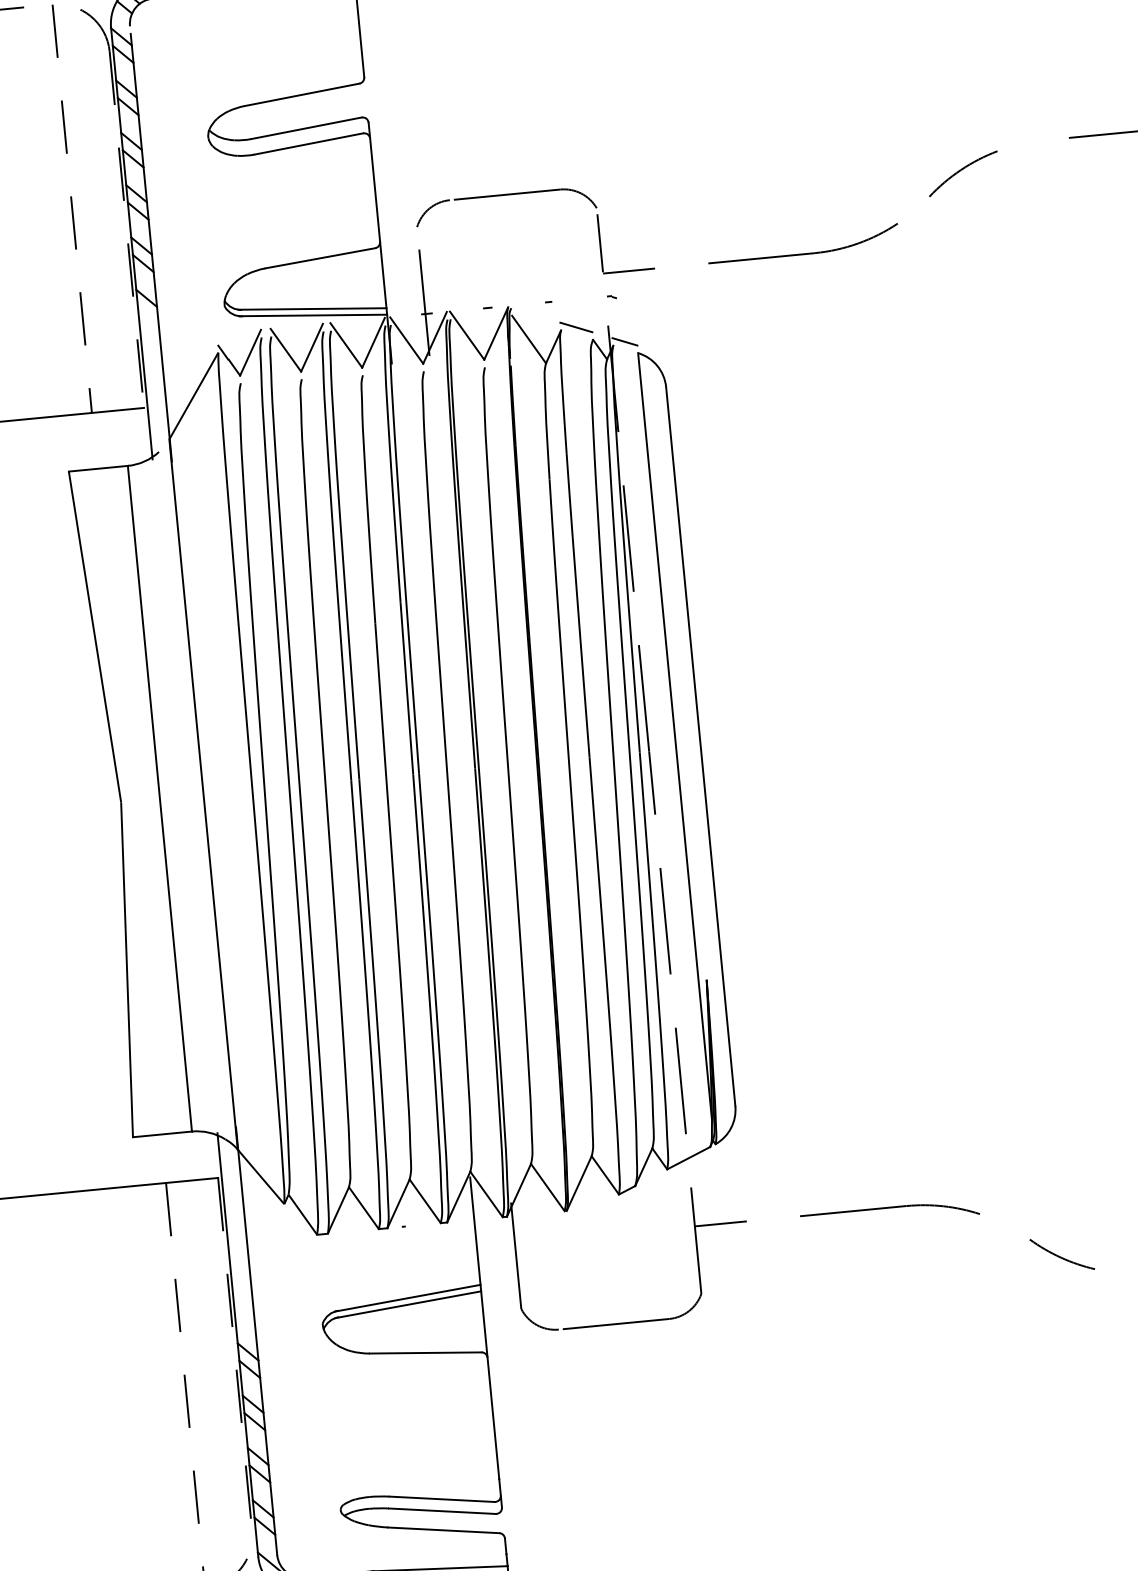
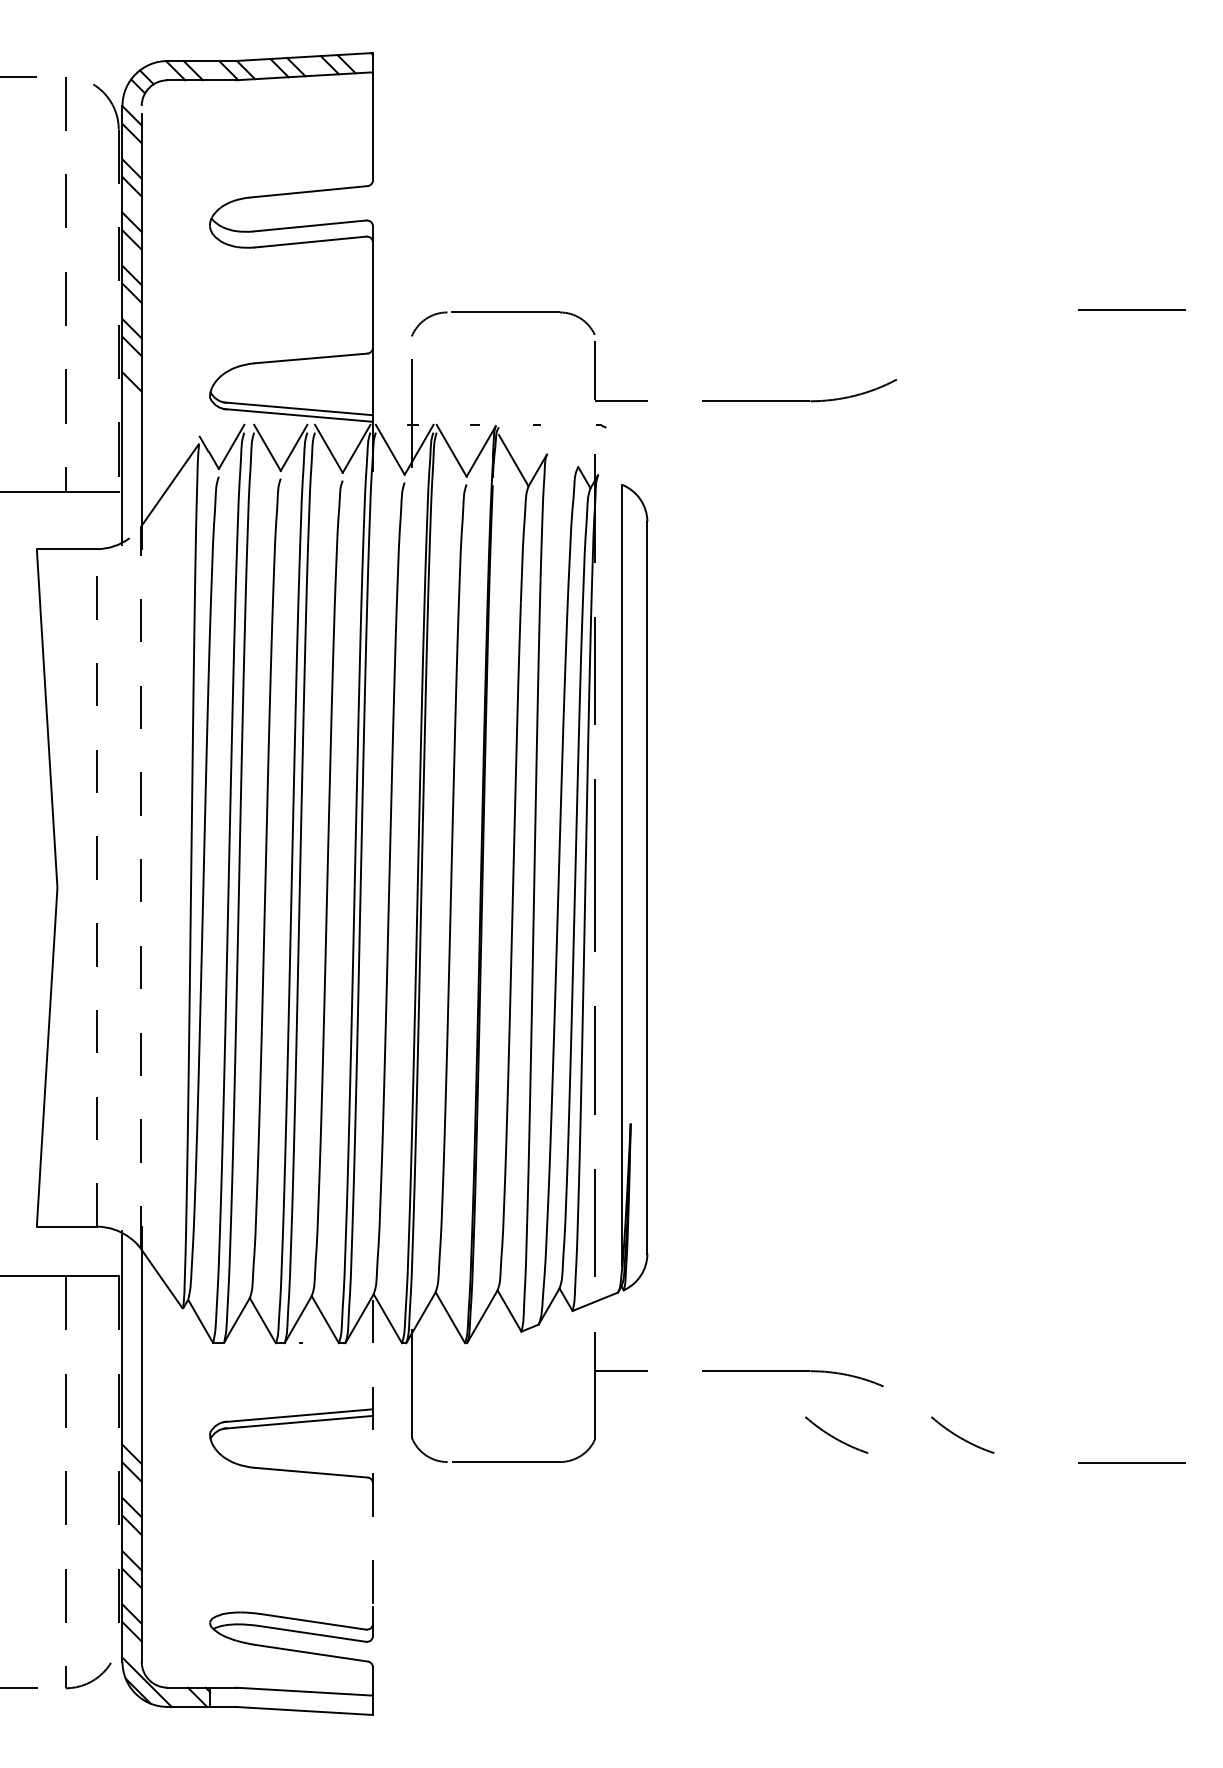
arc: (961, 170) -> (966, 332), removed
line: (576, 326) -> (562, 452), removed
line: (625, 342) -> (610, 472), removed
line: (203, 794) -> (141, 887), solid -> dashed
line: (159, 798) -> (96, 887), solid -> dashed
arc: (936, 1267) -> (834, 1436), added
line: (485, 1328) -> (373, 1453), solid -> dashed

